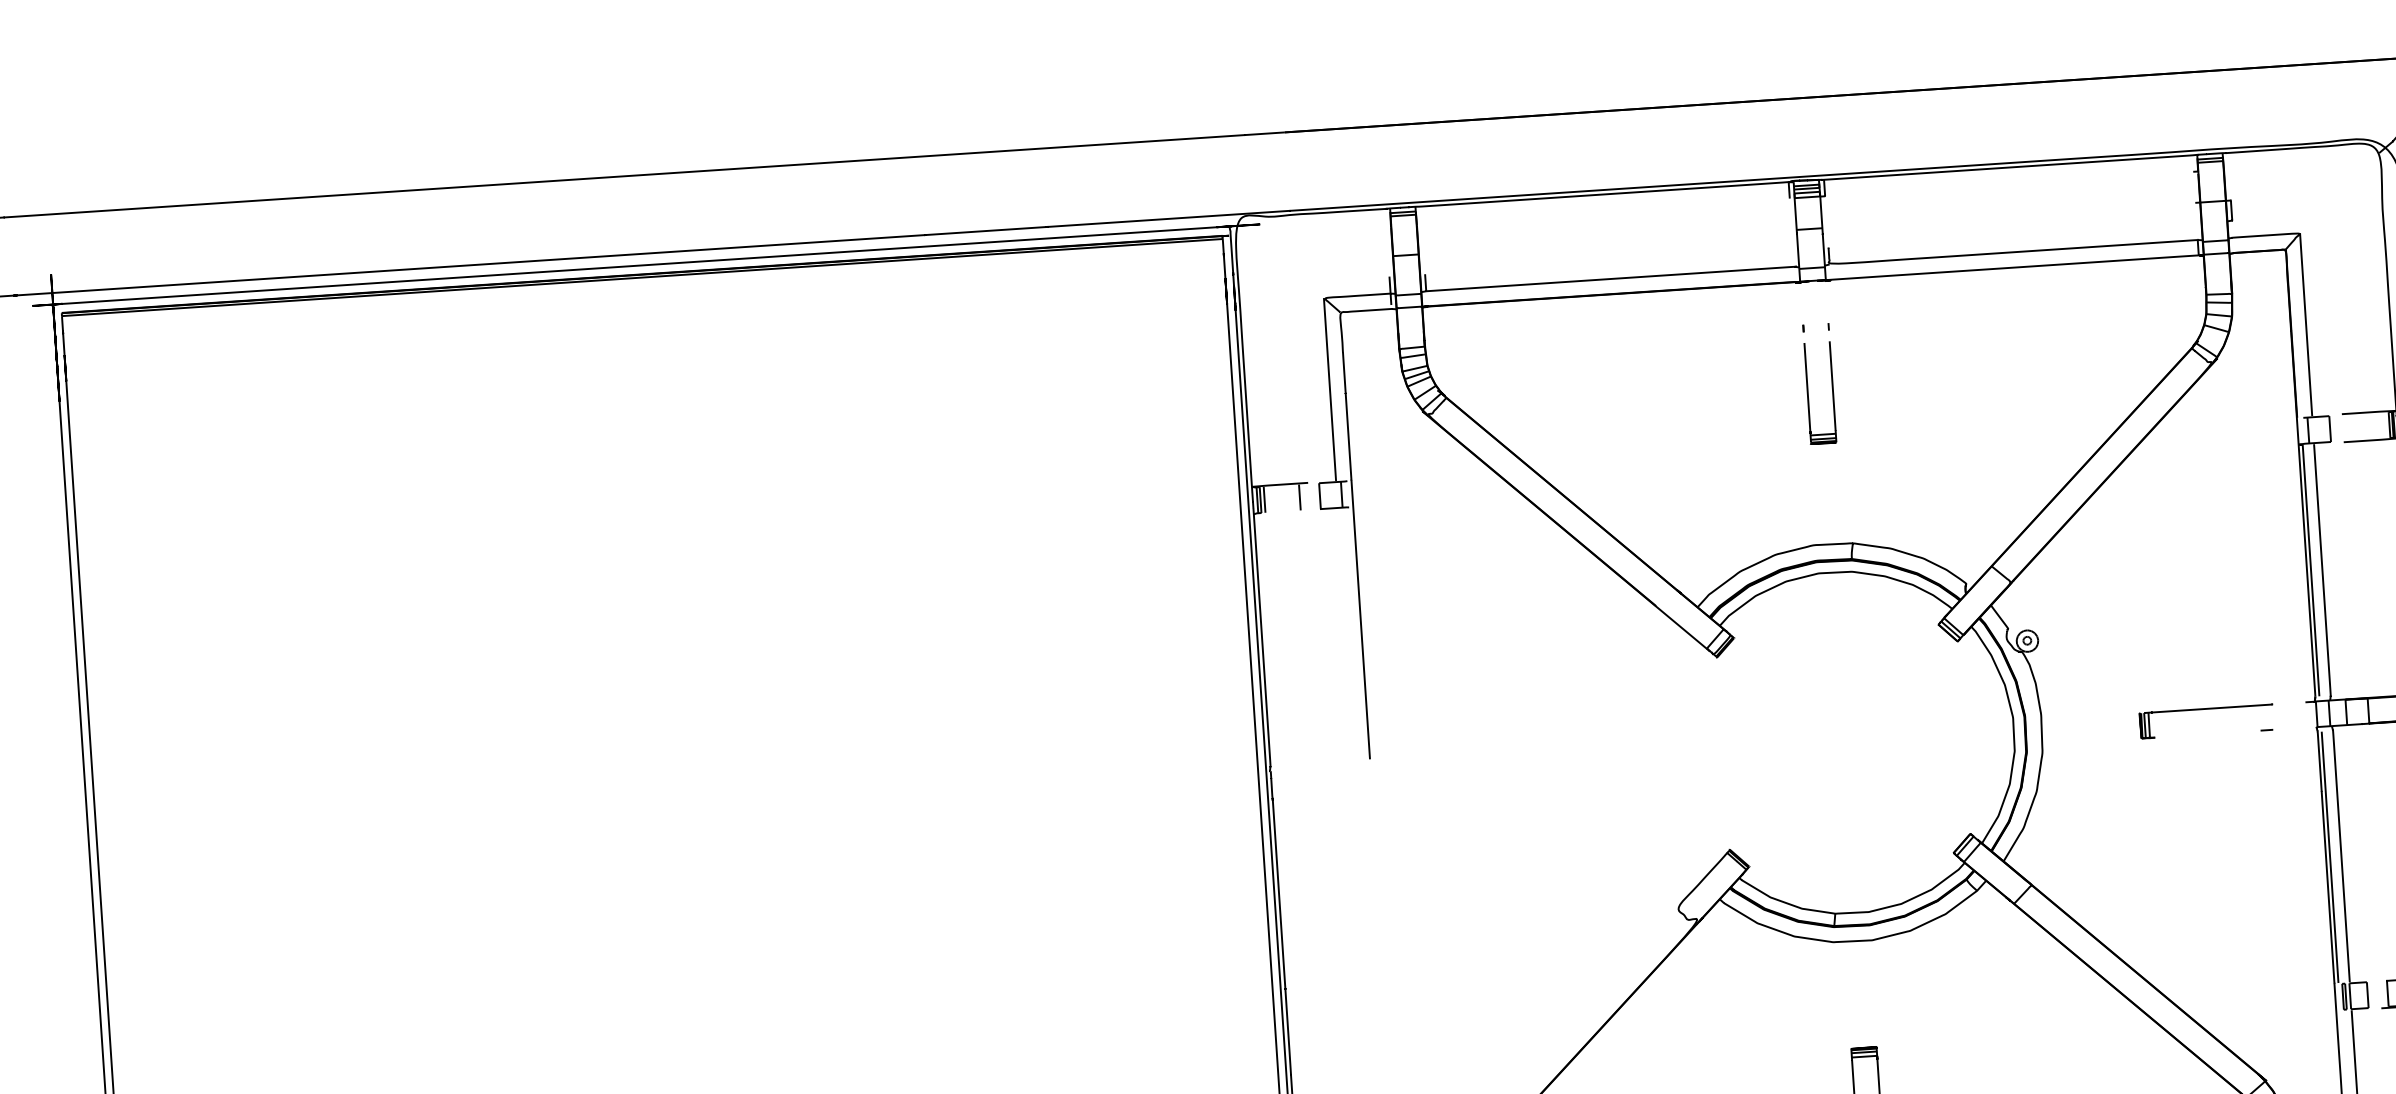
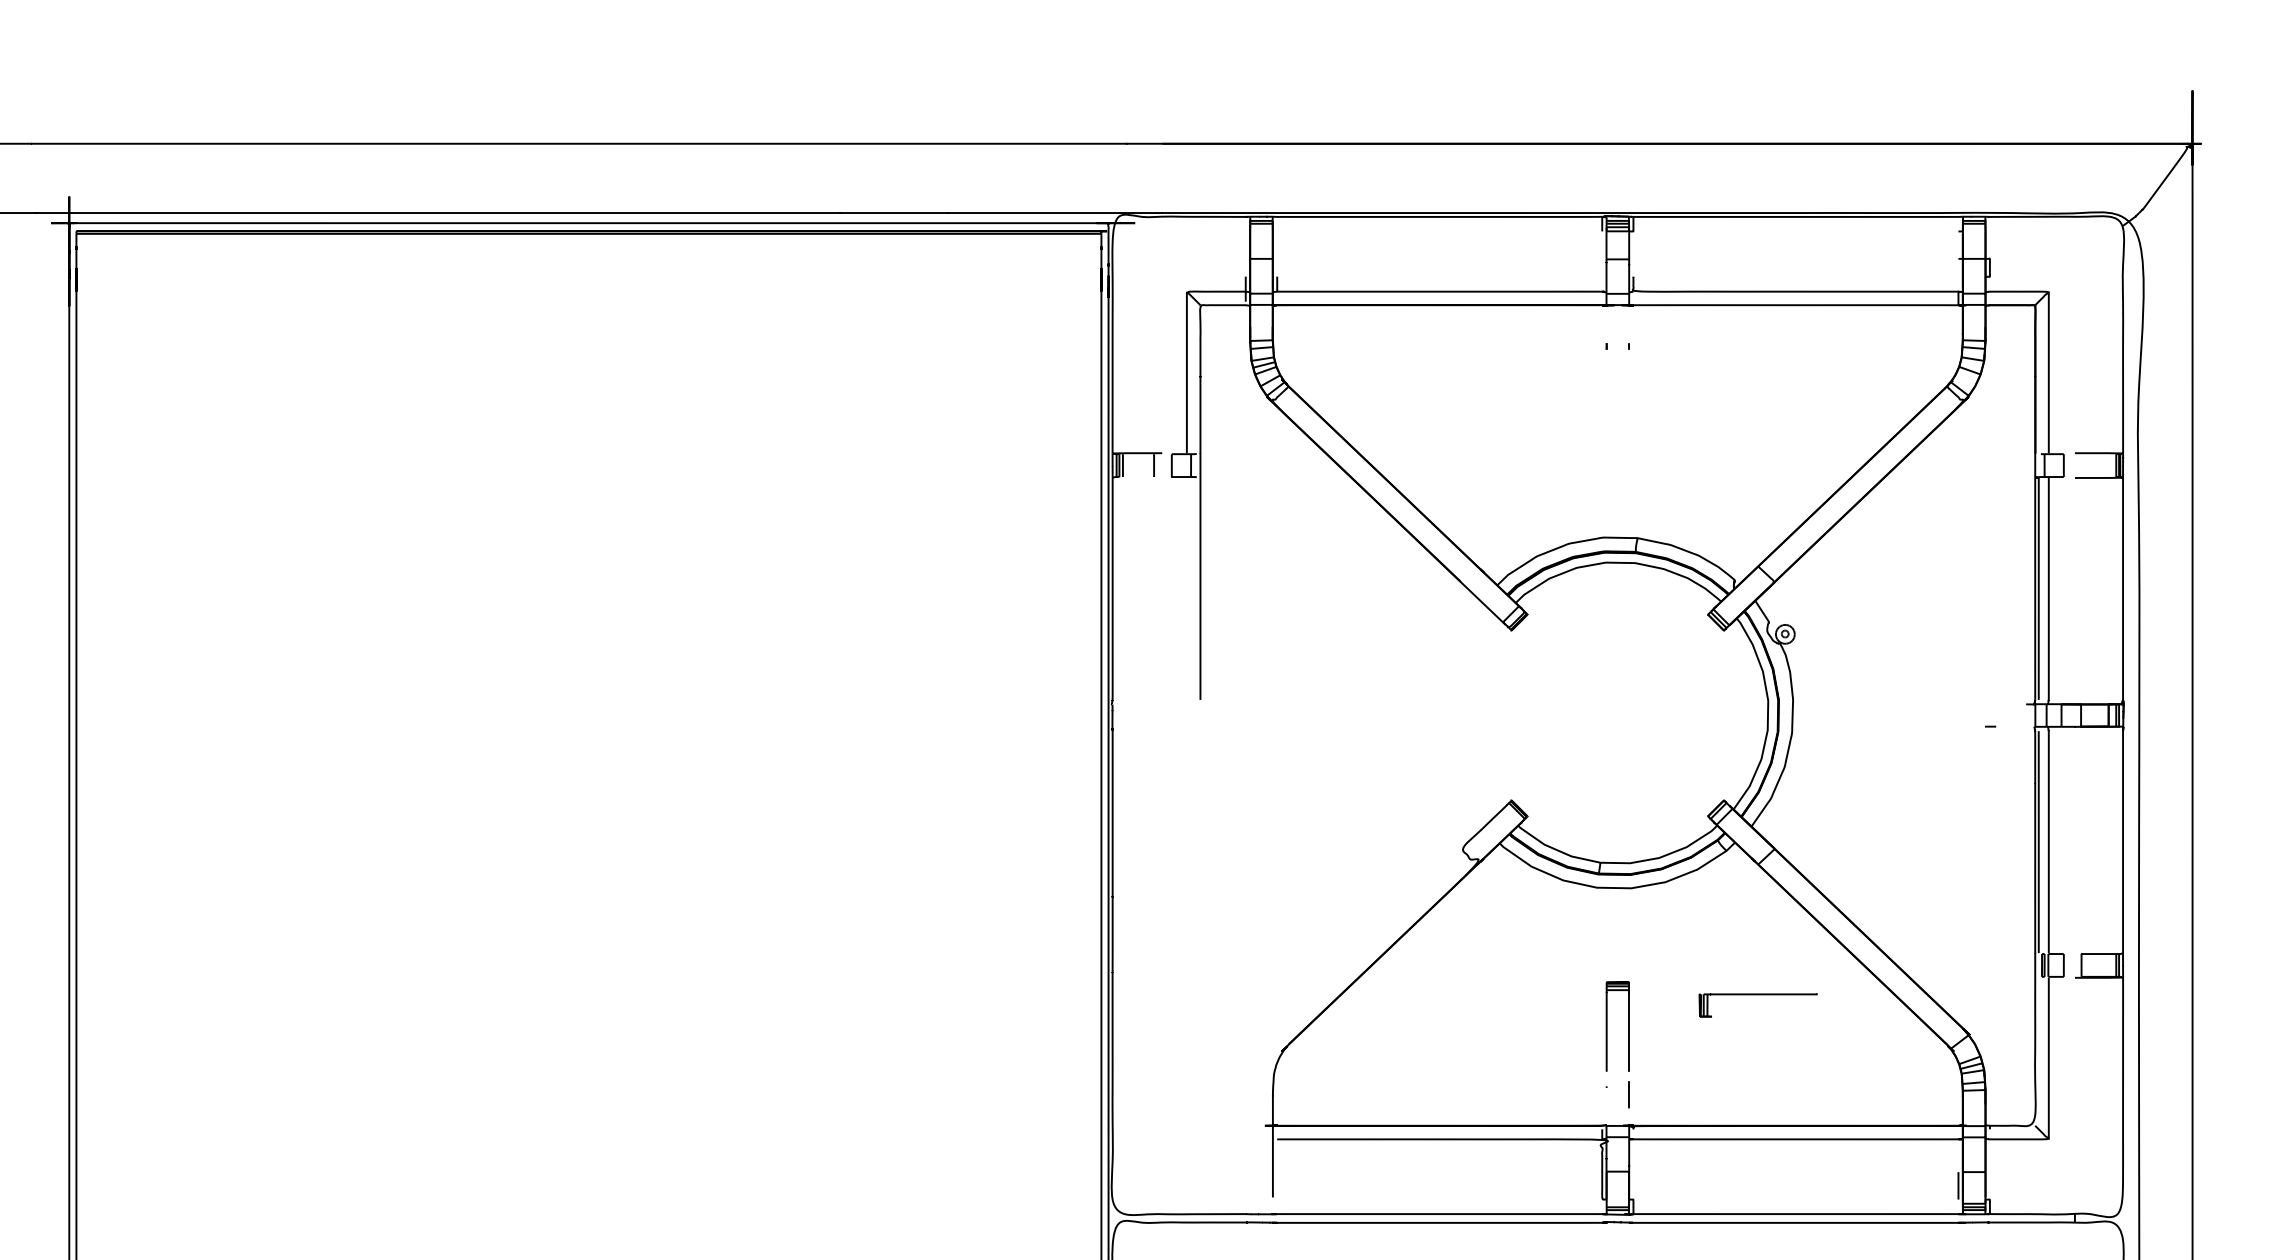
part: (1808, 394) -> (1607, 404), removed
part: (2205, 710) -> (1757, 995), moved

